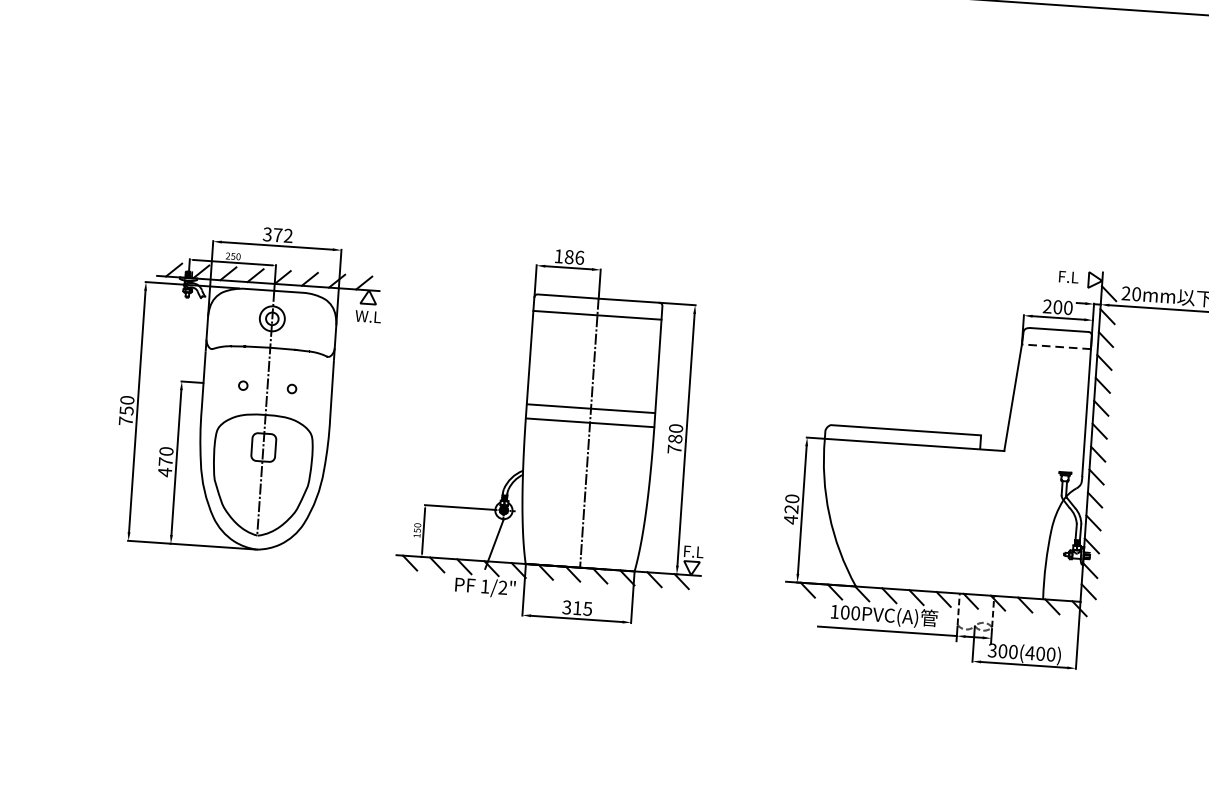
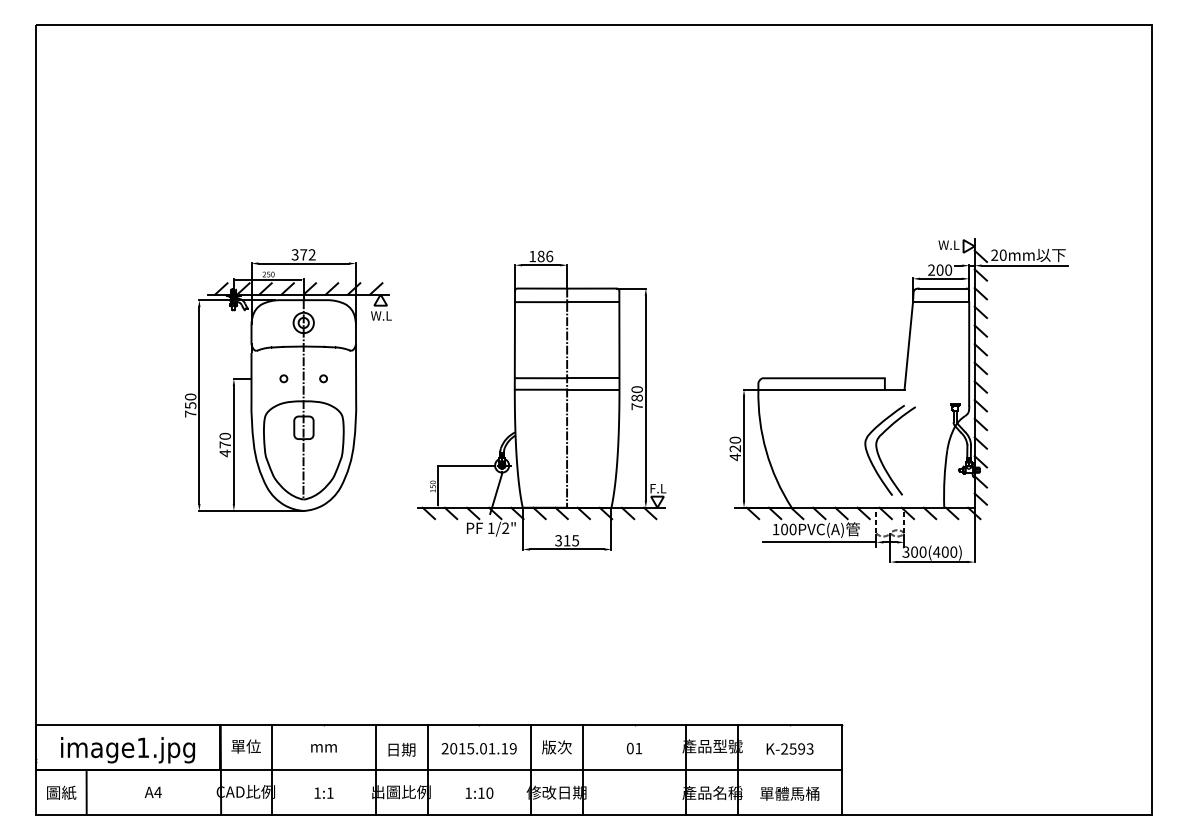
text: (1070, 276) -> (948, 244), F.L -> W.L
line: (1055, 346) -> (940, 302), dashed -> solid
part: (968, 528) -> (879, 454), added

